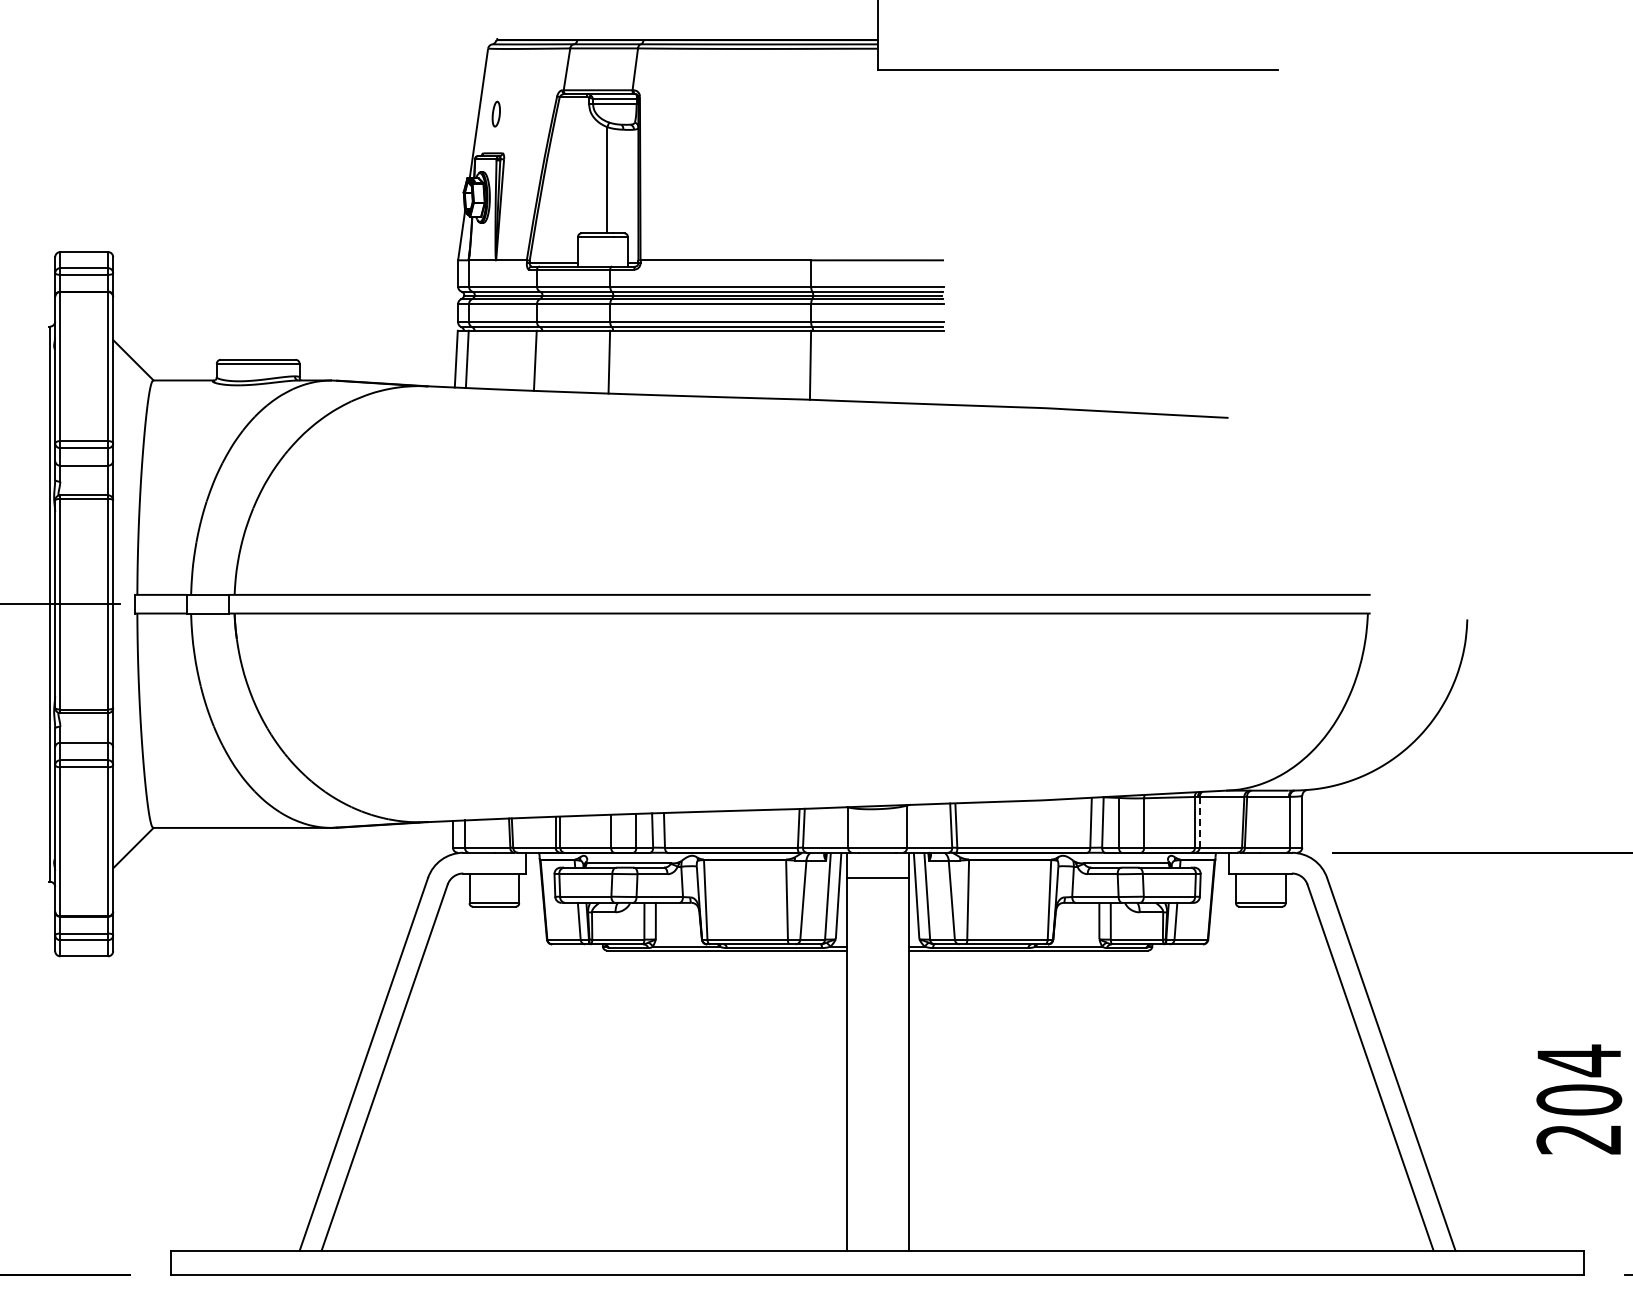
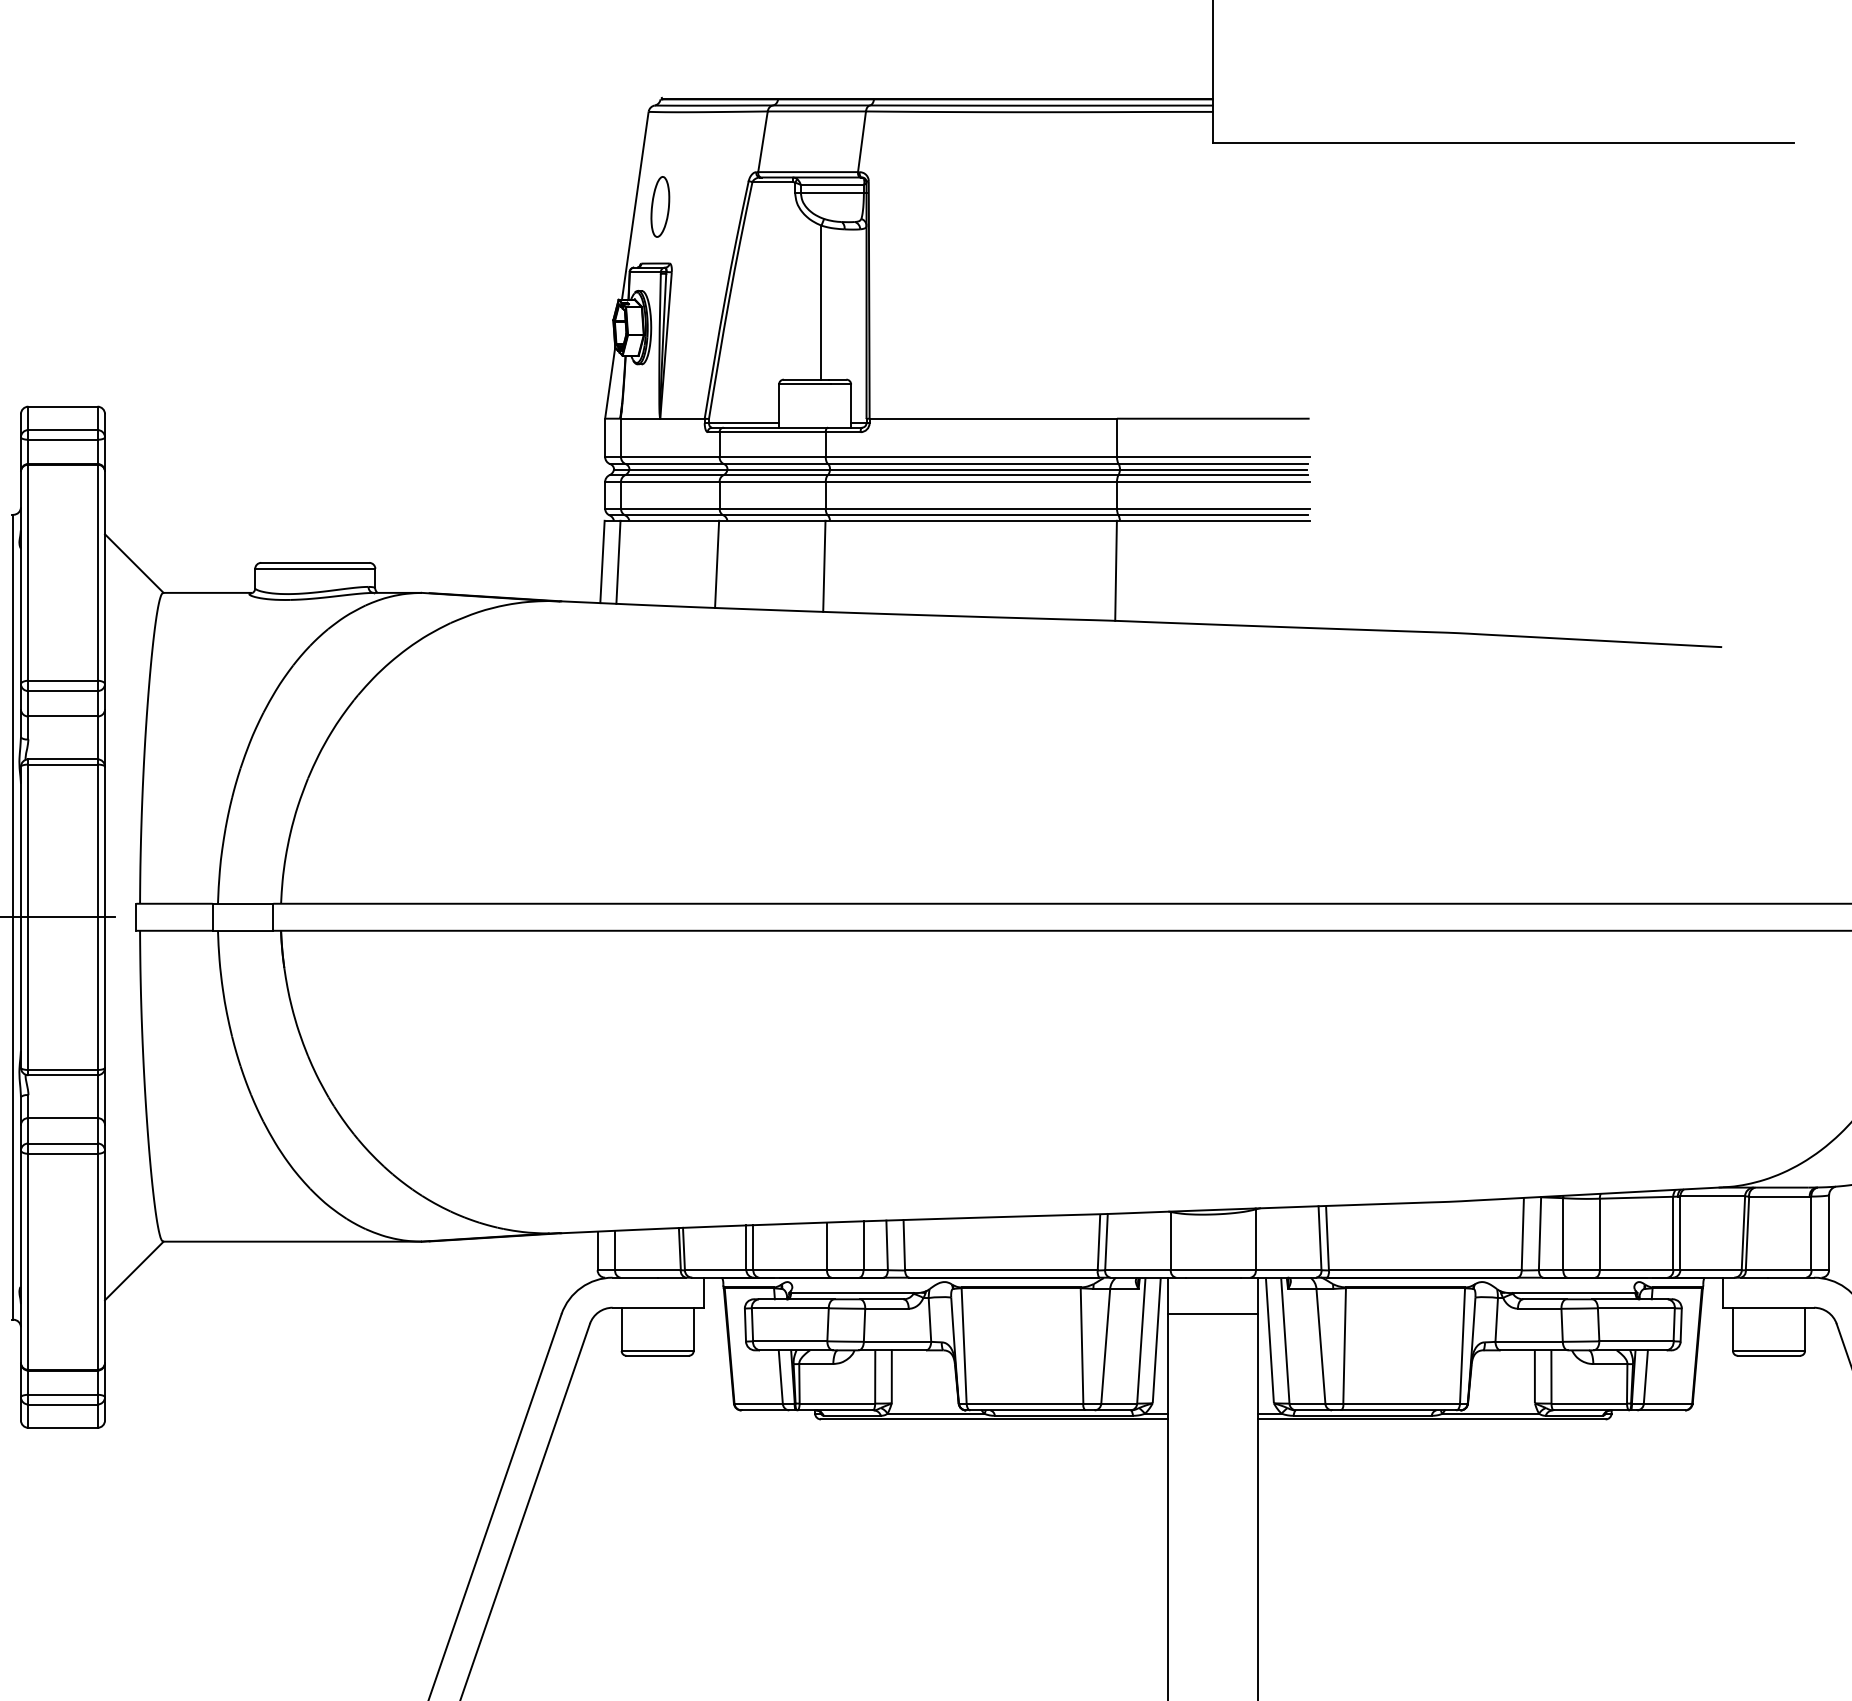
part: (496, 113) -> (660, 205), size x1.67
line: (1199, 821) -> (1680, 1232), dashed -> solid

